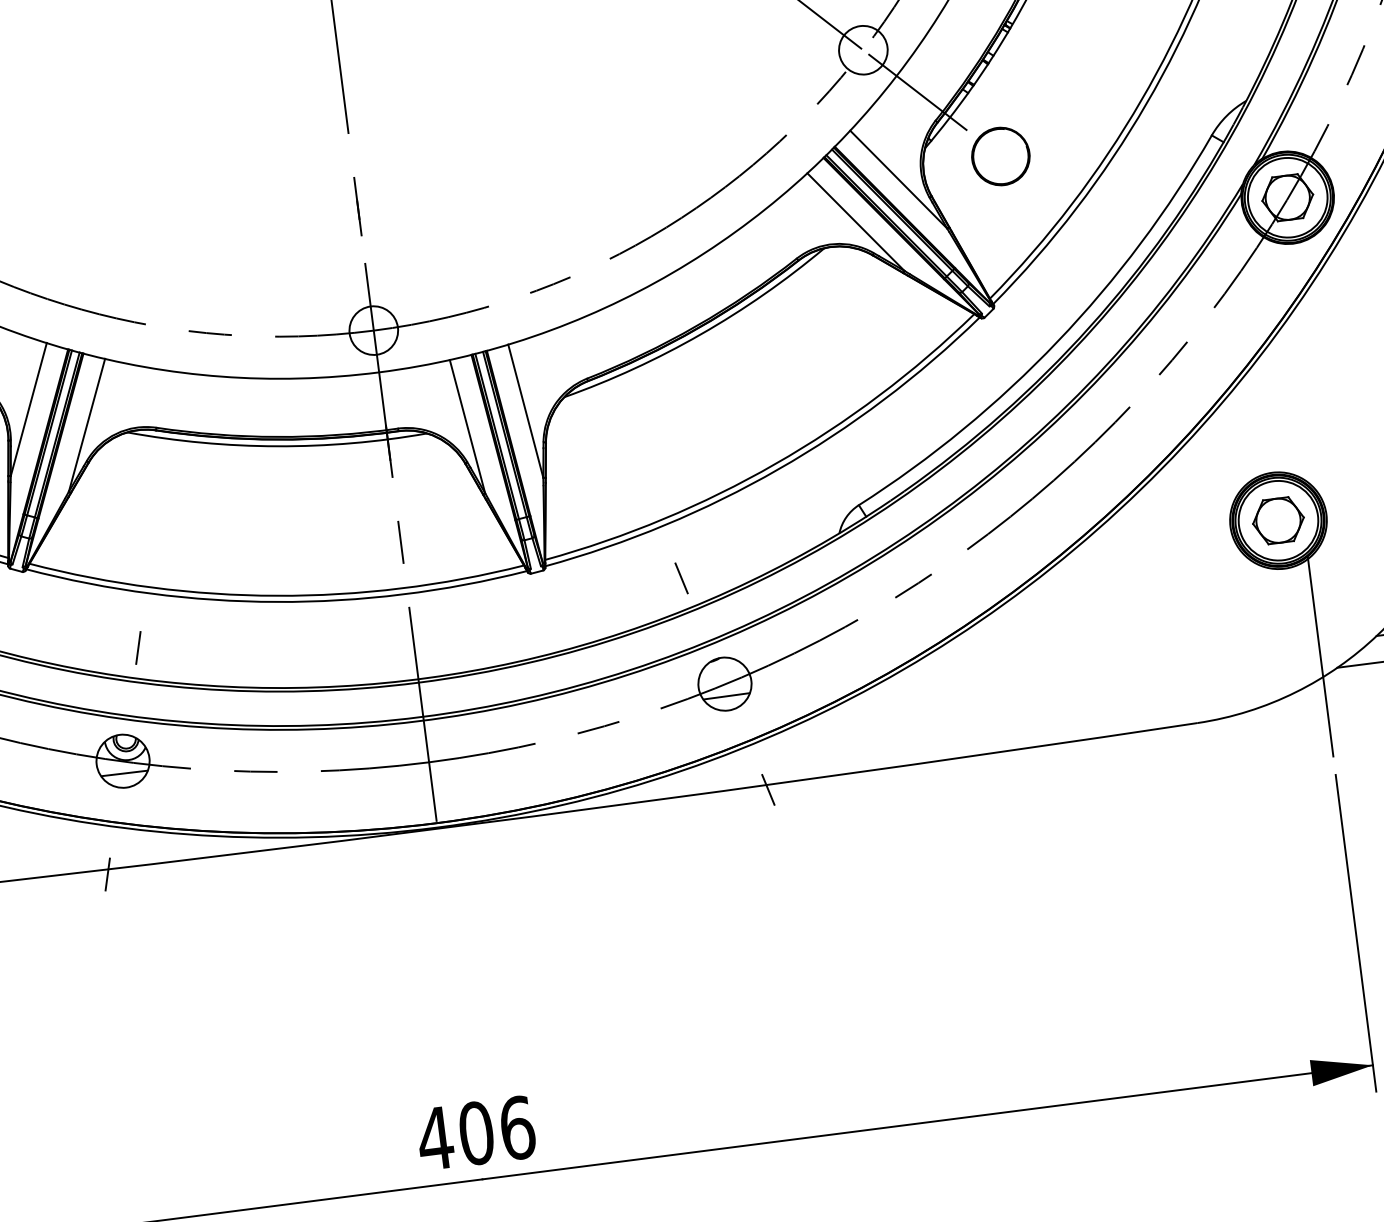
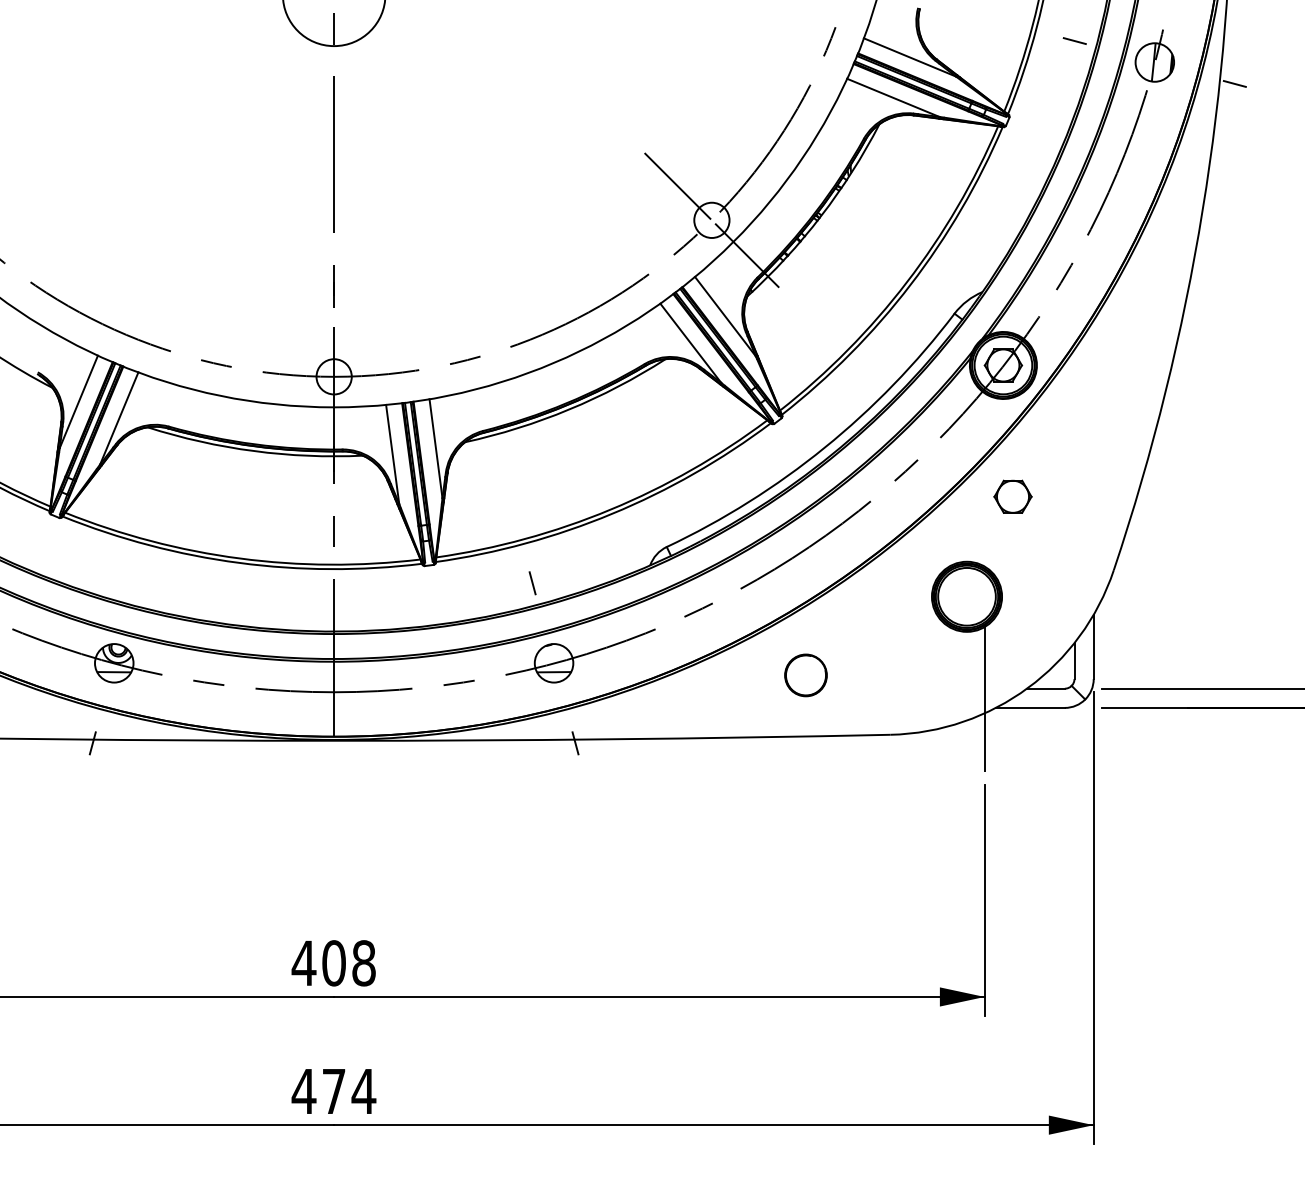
part: (1000, 156) -> (805, 675), moved
part: (1277, 520) -> (1012, 496), moved
line: (138, 648) -> (135, 583), removed
text: (518, 1128) -> (364, 963), 406 -> 408

